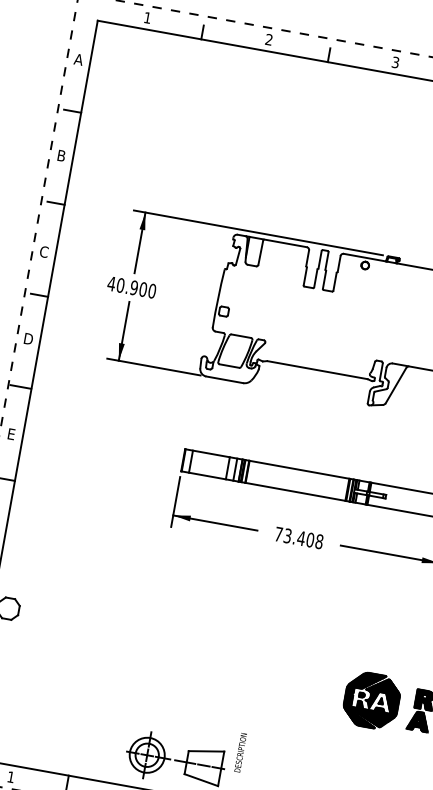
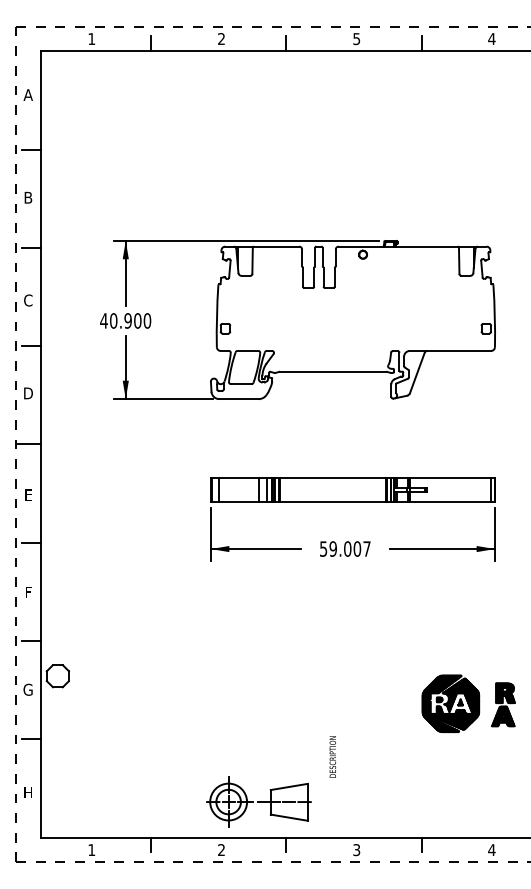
text: (395, 62) -> (356, 38), 3 -> 5
text: (299, 537) -> (345, 548), 73.408 -> 59.007
text: (240, 752) -> (332, 756), moved

